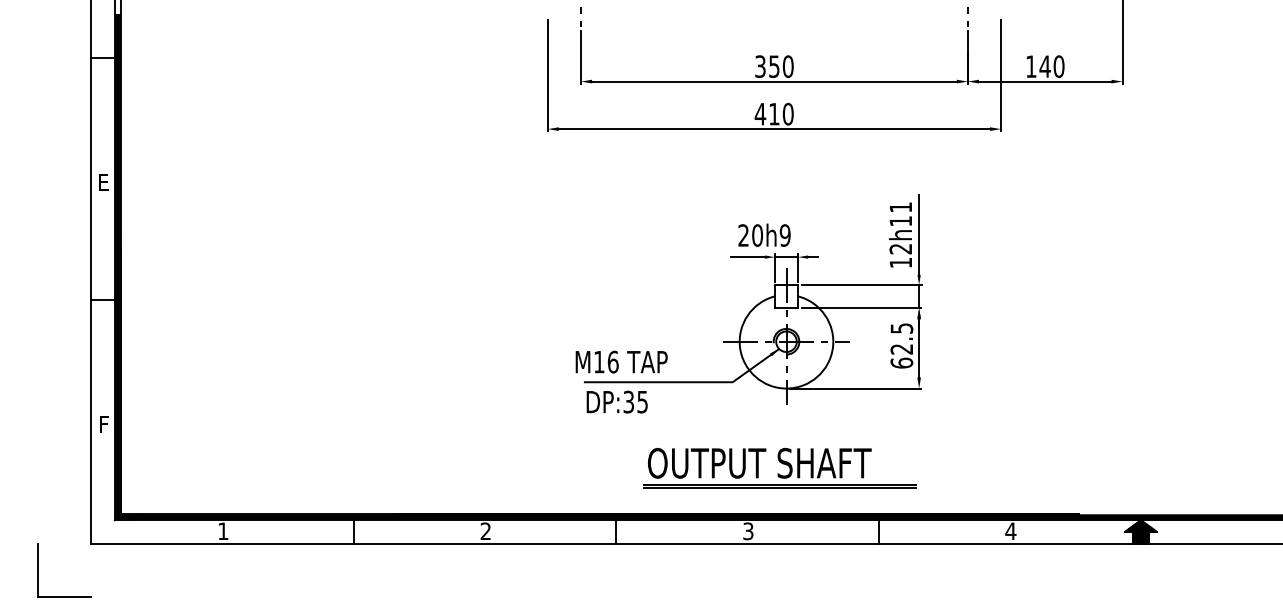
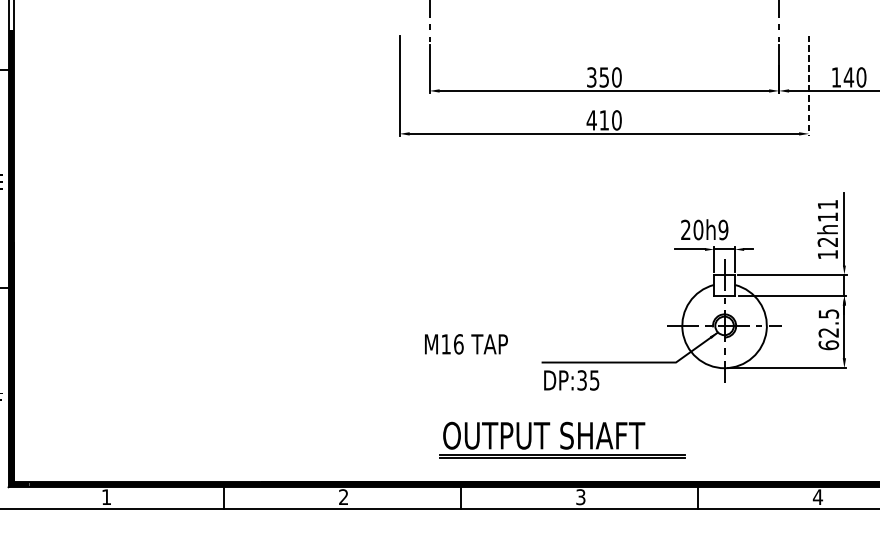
line: (1001, 75) -> (809, 85), solid -> dashed
part: (753, 303) -> (694, 291), moved
part: (779, 468) -> (561, 440), moved

